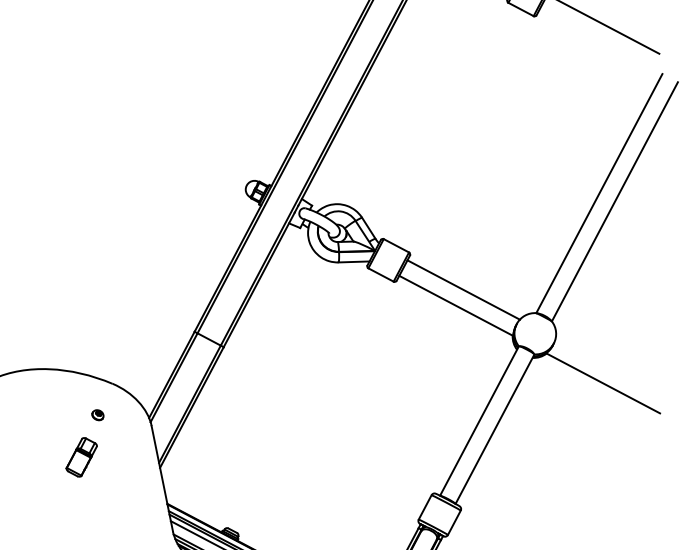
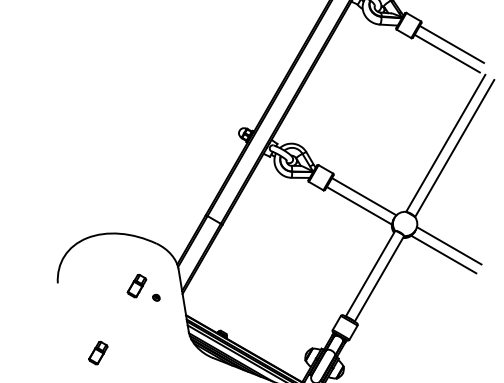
line: (594, 40) -> (446, 53), added
line: (610, 367) -> (448, 245), added
part: (98, 414) -> (156, 297), moved

